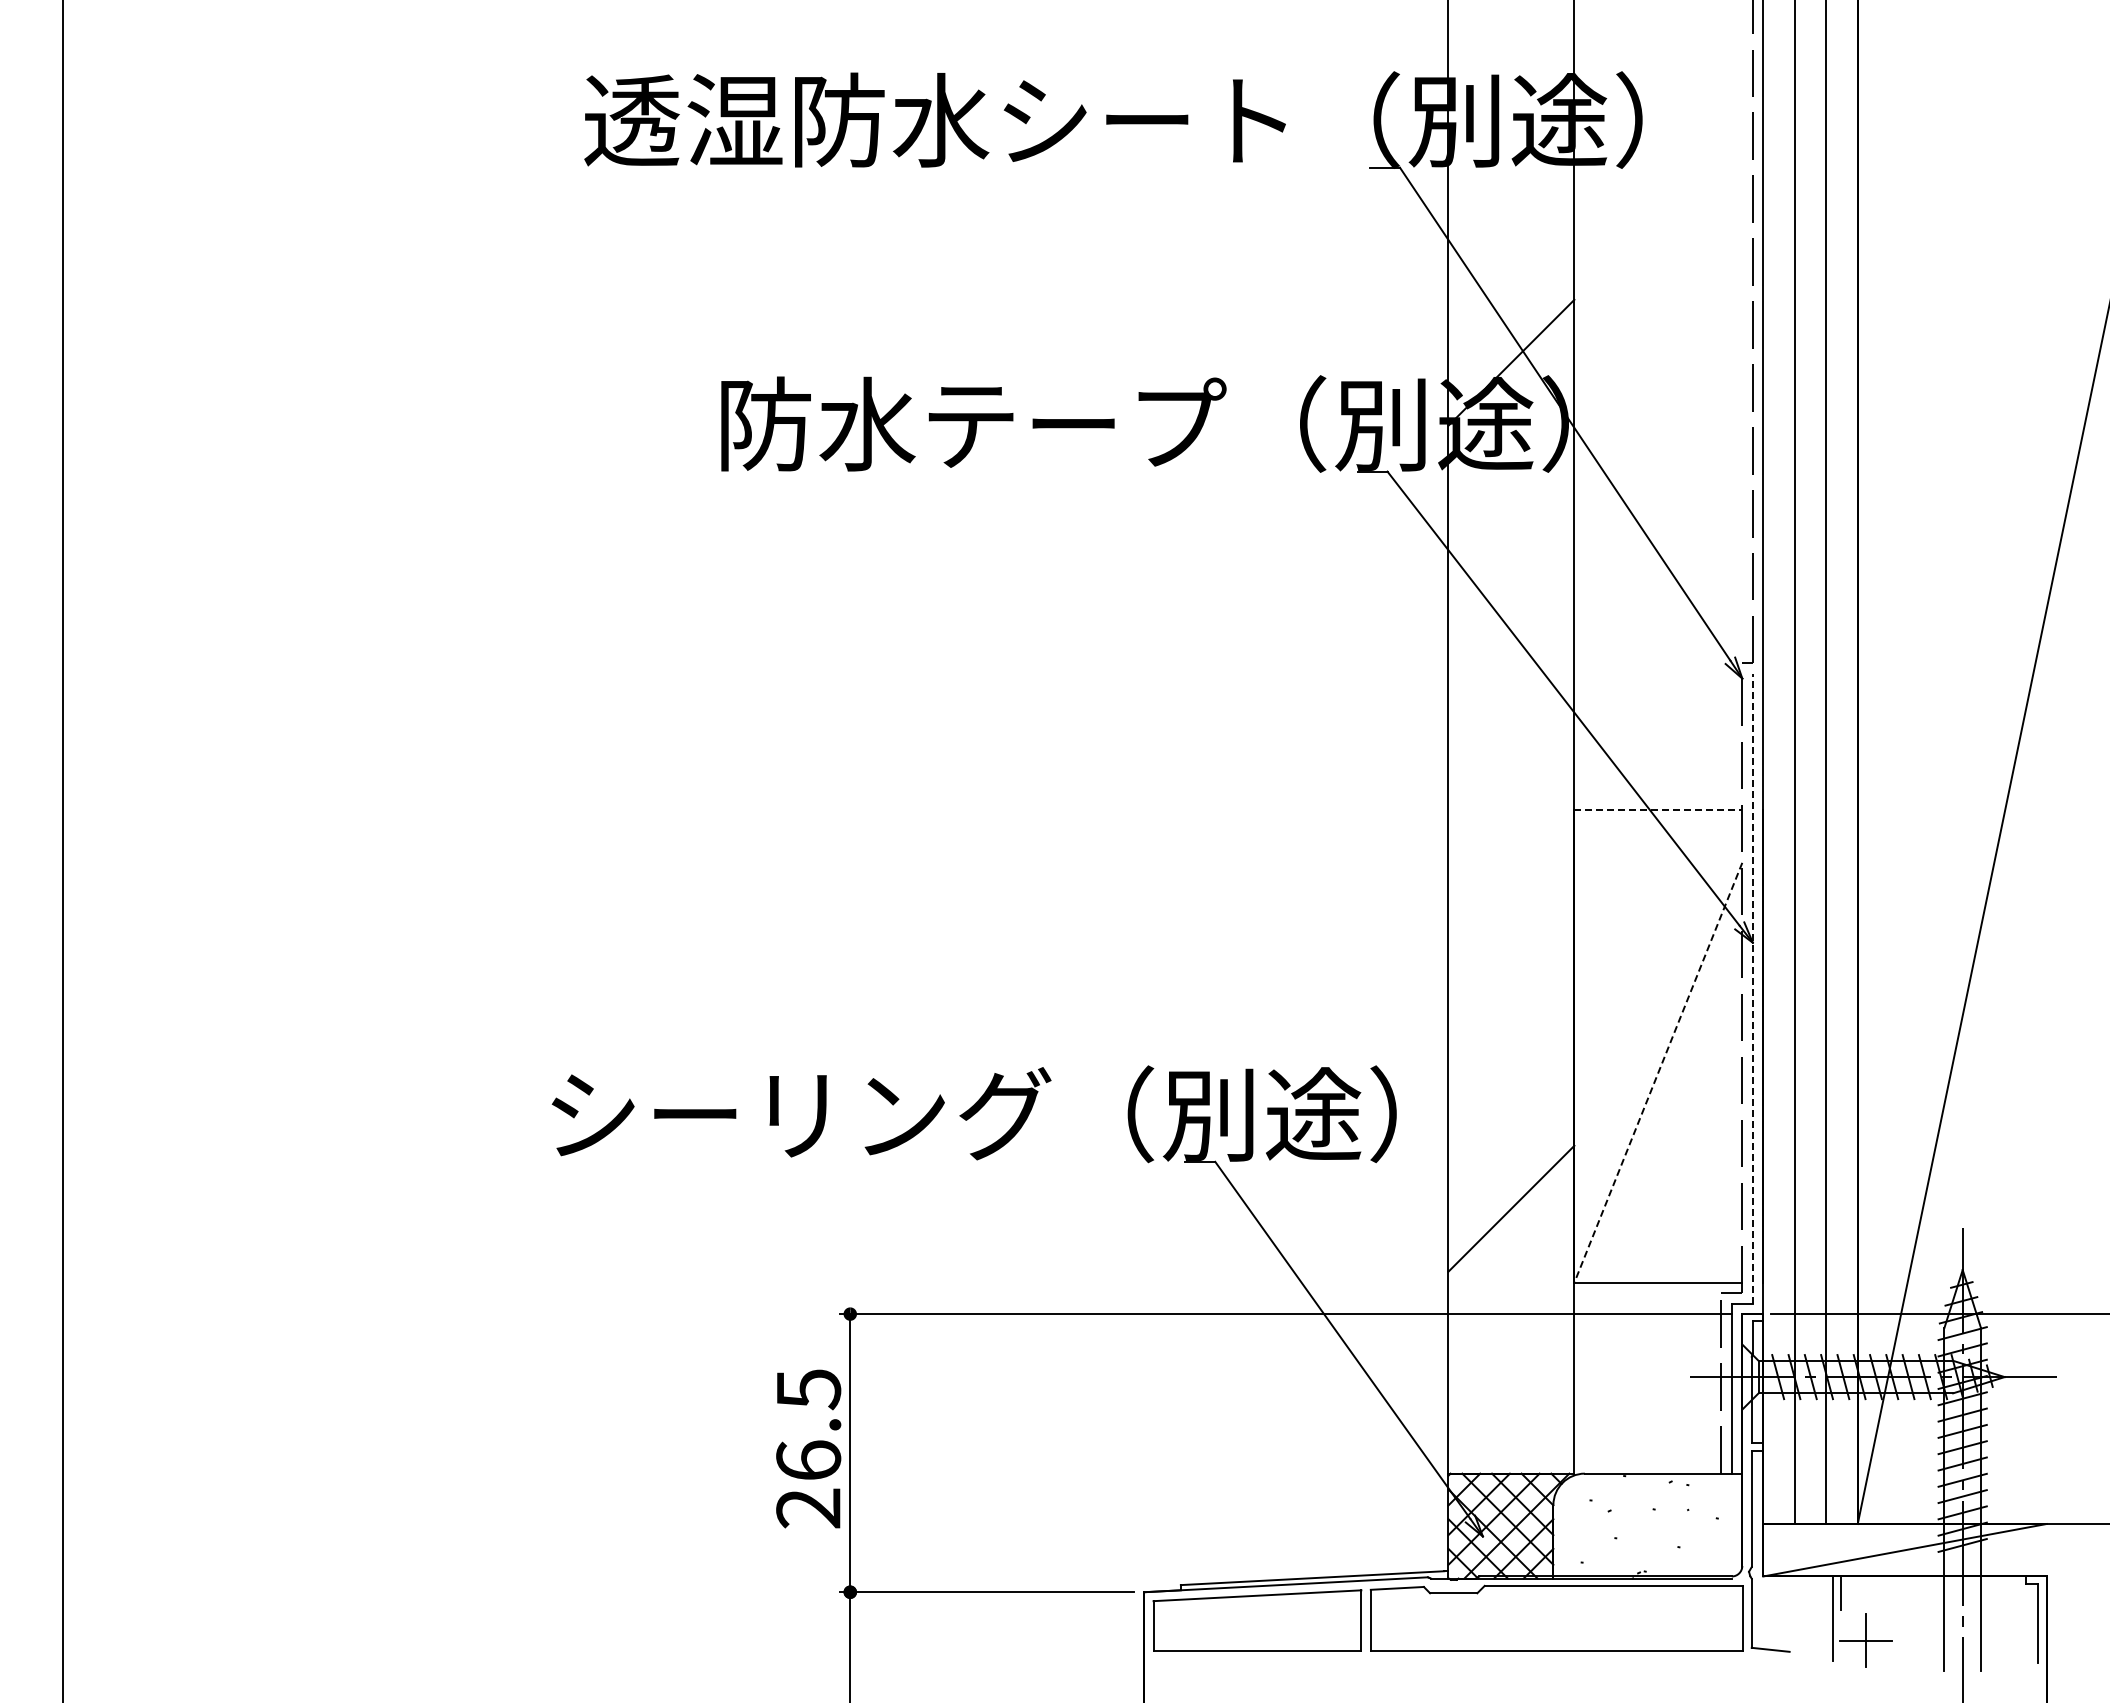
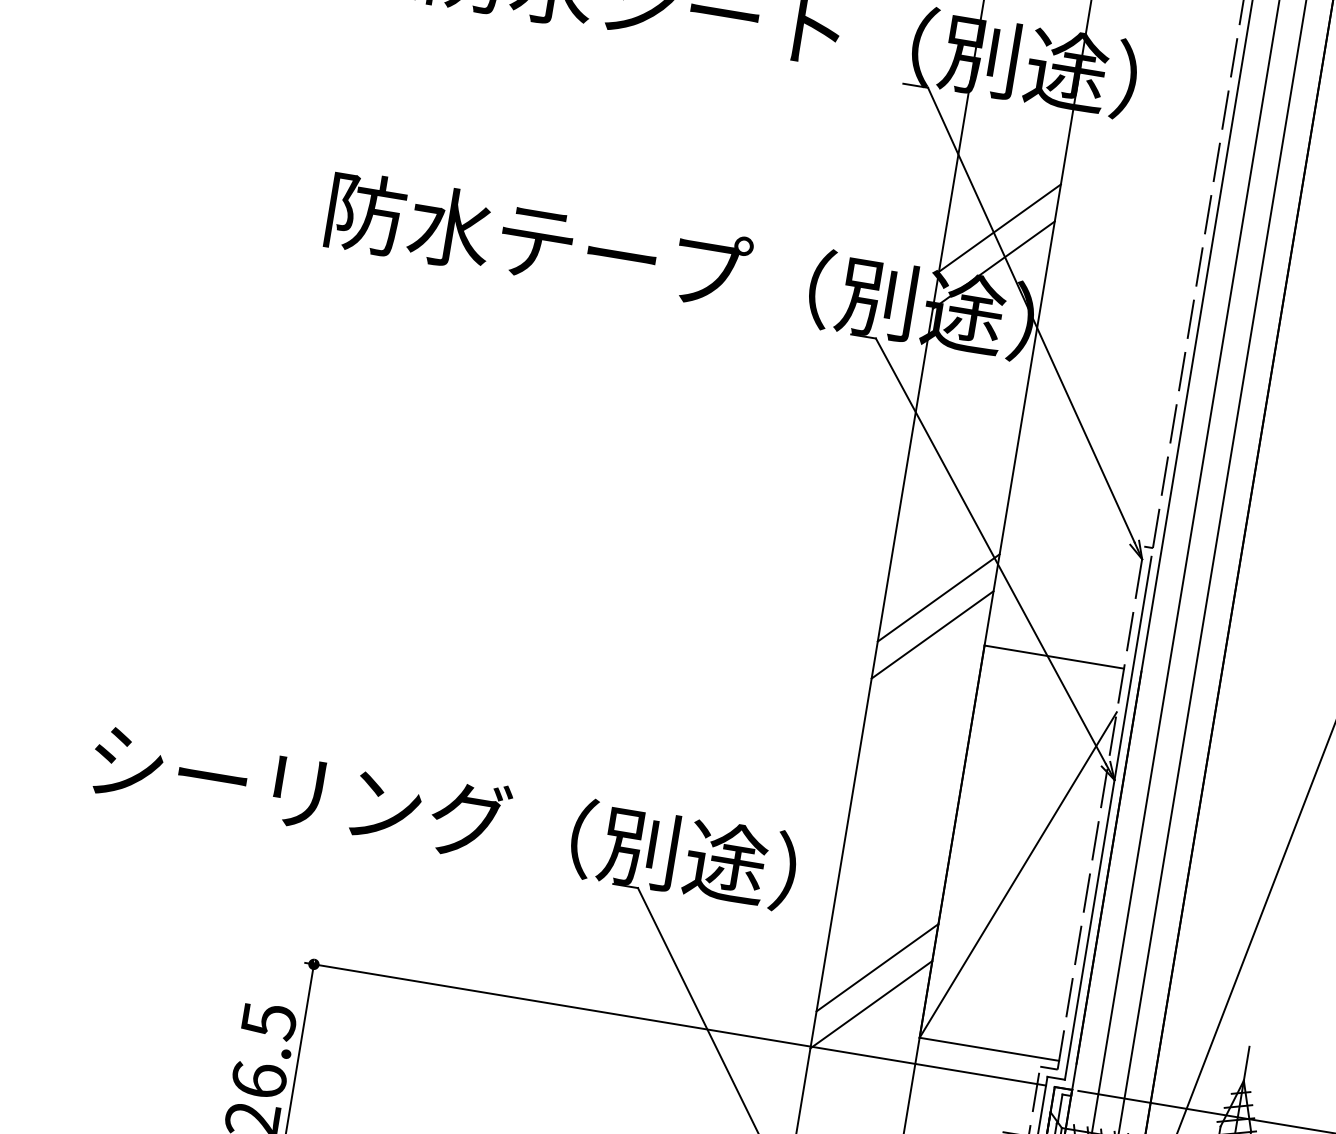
line: (1511, 318) -> (999, 228), added
line: (1511, 763) -> (938, 597), added
line: (1511, 807) -> (932, 634), added
line: (1658, 810) -> (1054, 657), dashed -> solid
line: (1752, 988) -> (1108, 817), dashed -> solid
line: (1658, 1073) -> (1018, 875), dashed -> solid
line: (1511, 1253) -> (871, 1004), added

